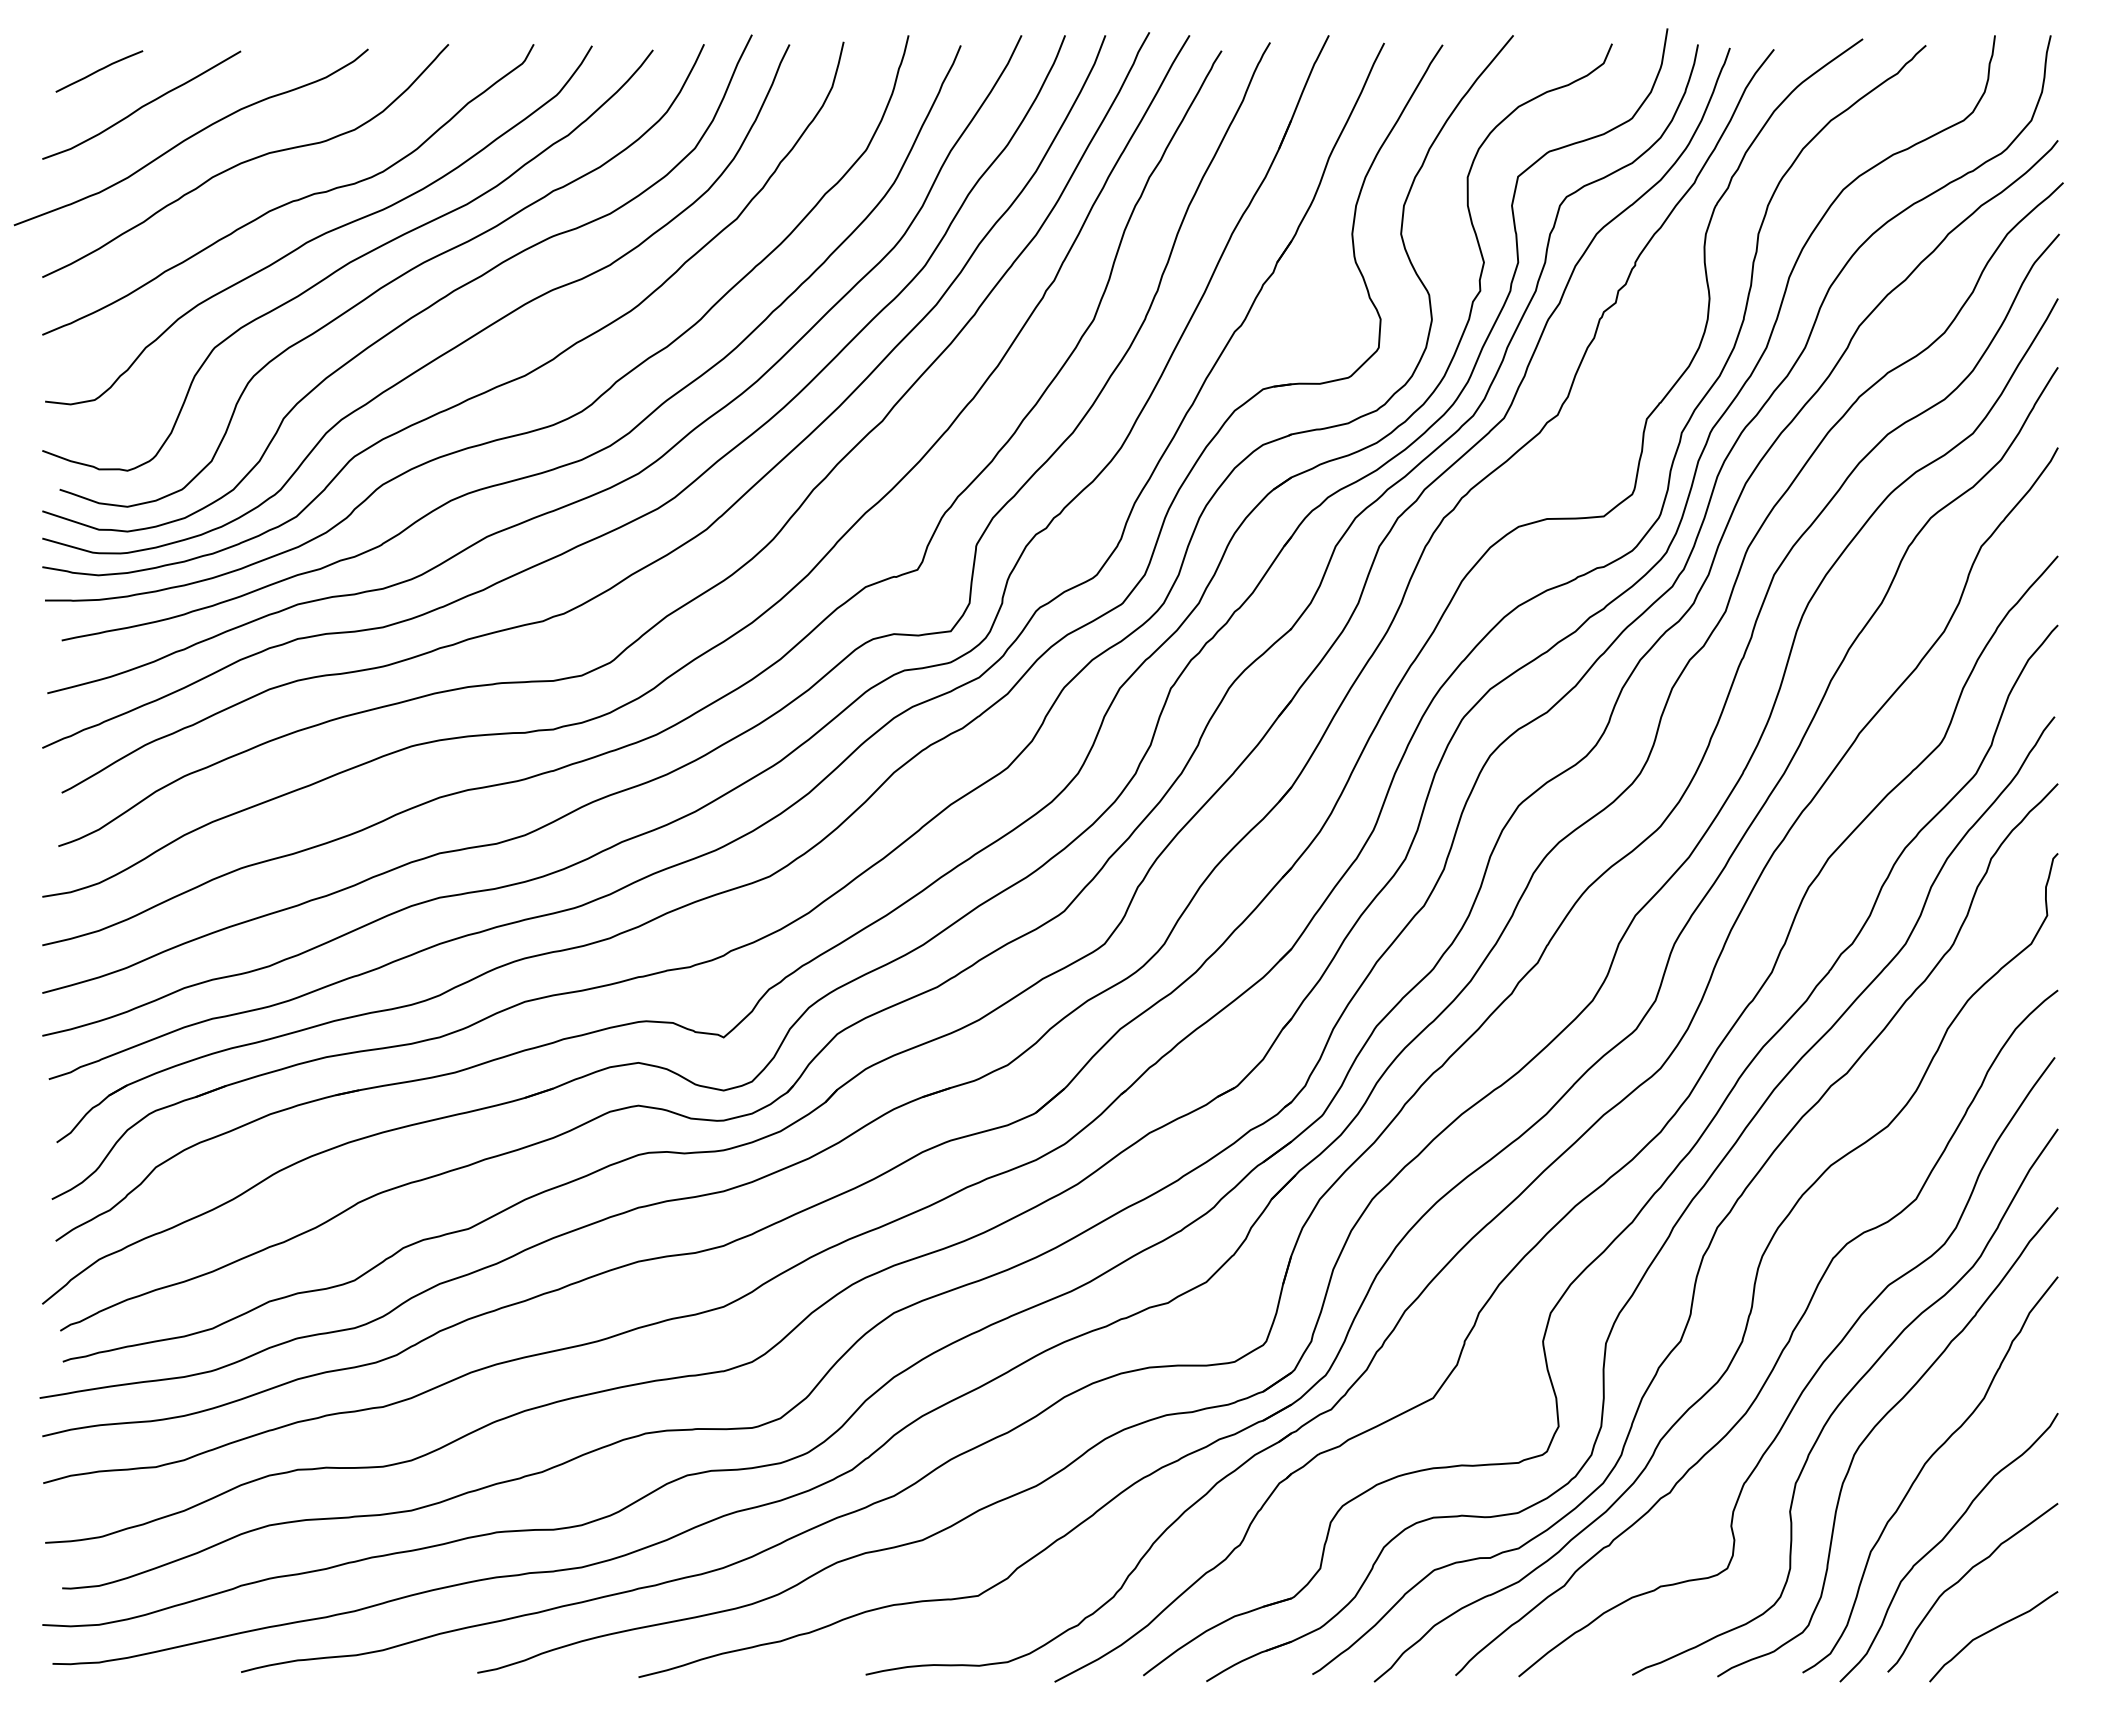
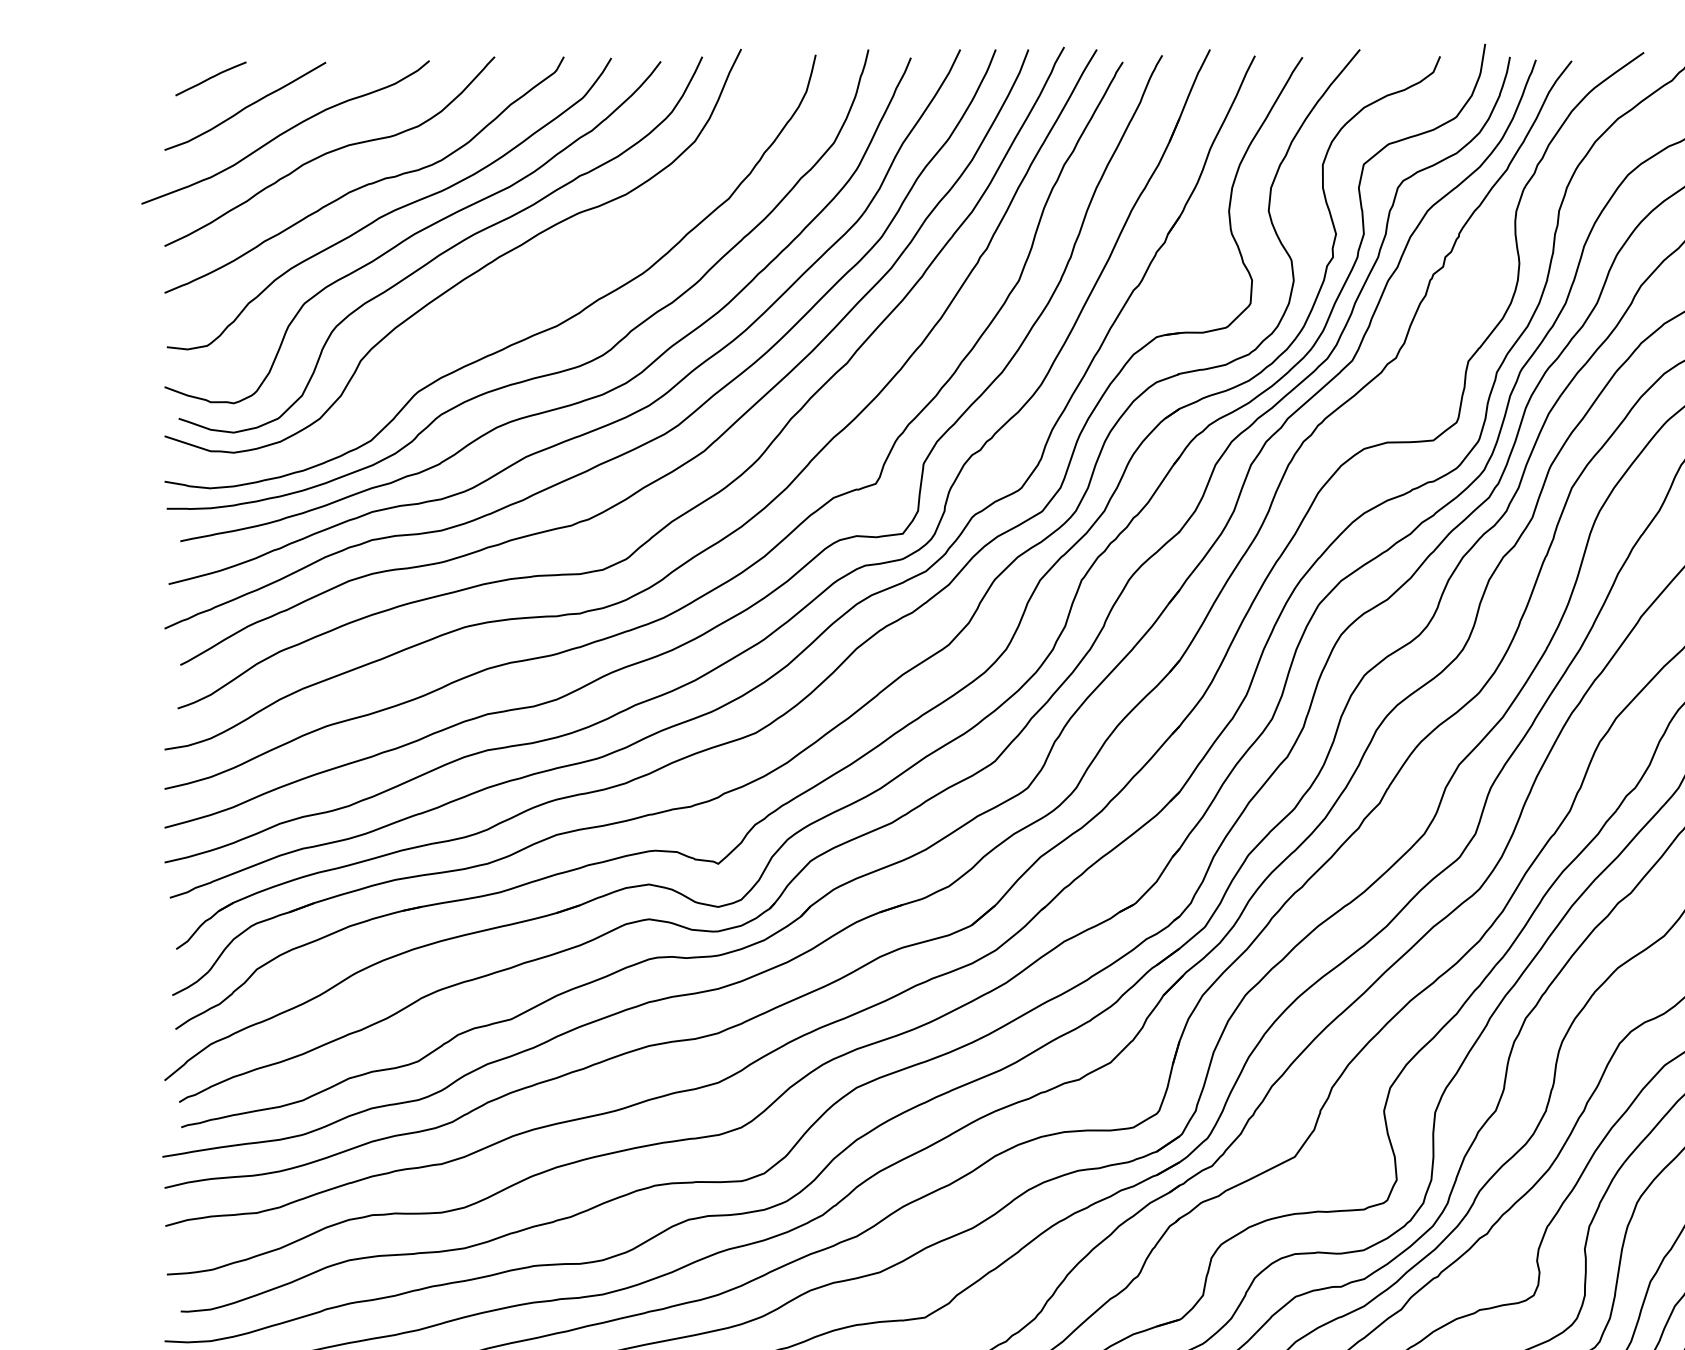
curve: (449, 349) -> (495, 304), removed

